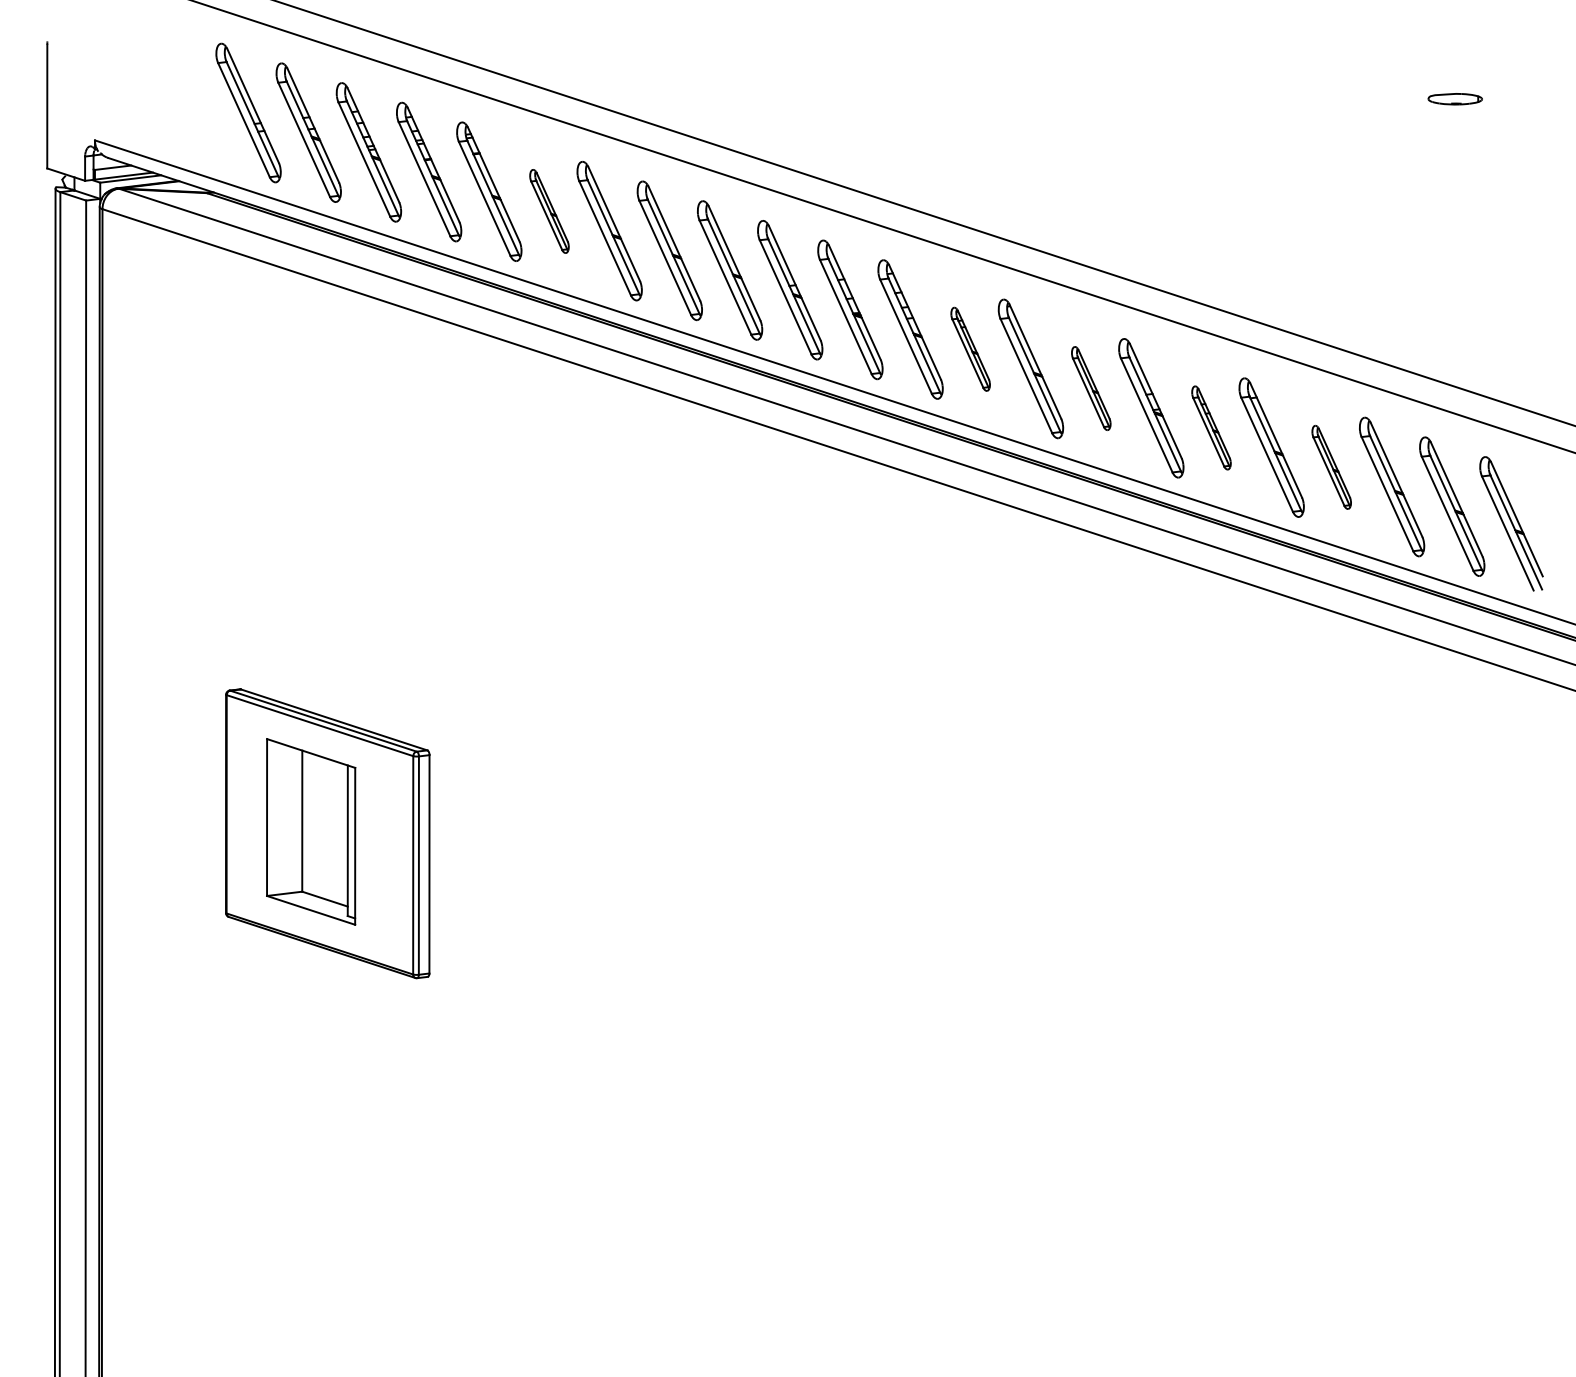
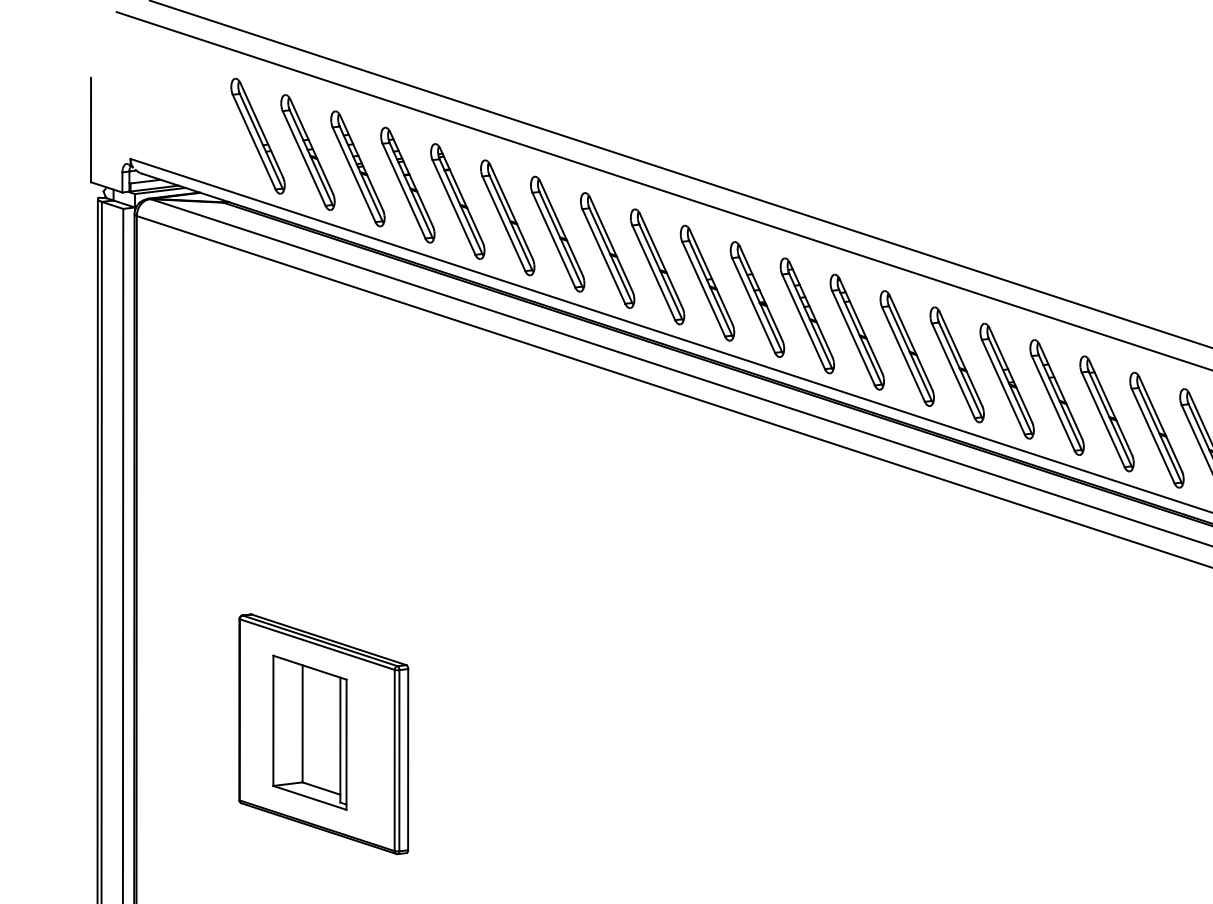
part: (549, 211) -> (507, 217), size x1.67
part: (970, 349) -> (857, 332), size x1.67
part: (1091, 388) -> (957, 364), size x1.67
part: (1211, 427) -> (1057, 397), size x1.67
part: (1331, 467) -> (1156, 430), size x1.67

